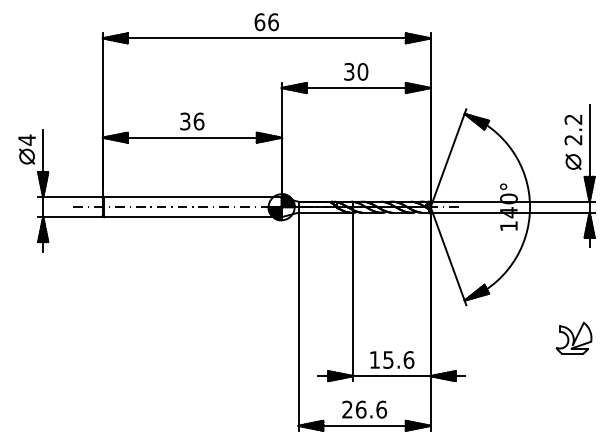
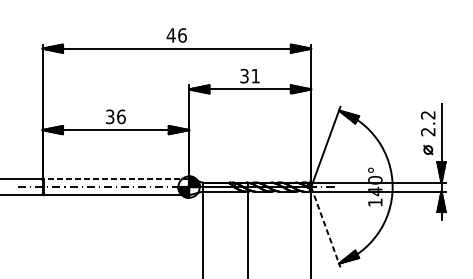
text: (259, 22) -> (170, 35), 66 -> 46
text: (362, 71) -> (255, 75), 30 -> 31
part: (573, 161) -> (428, 149), size x0.7
line: (192, 197) -> (116, 179), solid -> dashed
line: (448, 256) -> (325, 227), solid -> dashed

